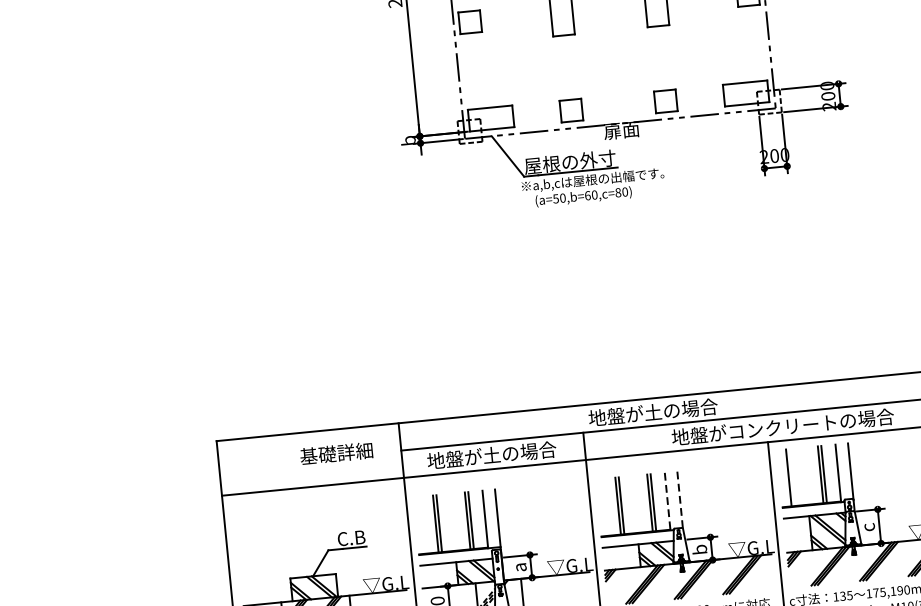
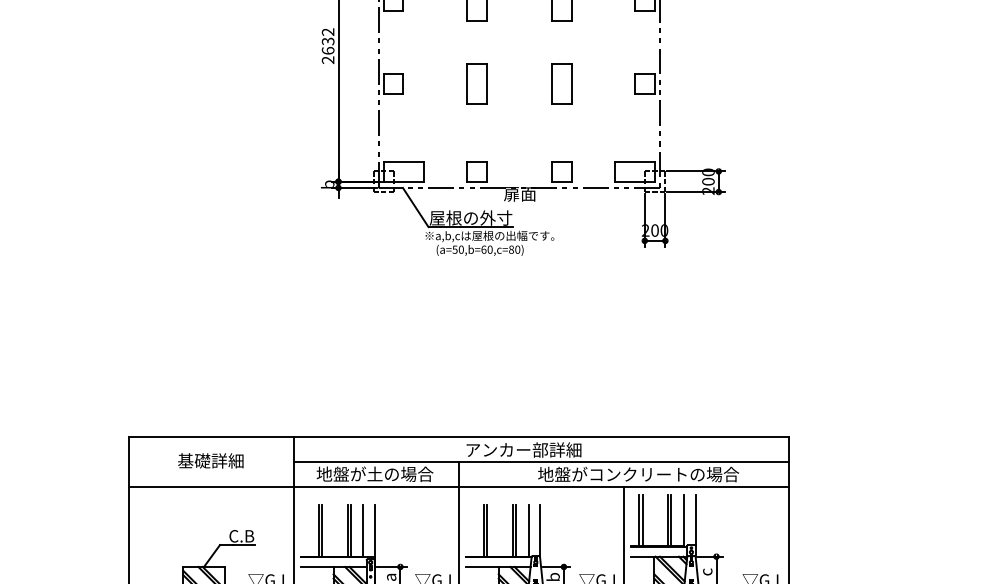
text: (653, 411) -> (523, 449), 地盤が土の場合 -> アンカー部詳細
text: (336, 453) -> (210, 460), moved
line: (792, 477) -> (642, 520), added
line: (679, 499) -> (539, 530), dashed -> solid
line: (667, 501) -> (528, 531), dashed -> solid

